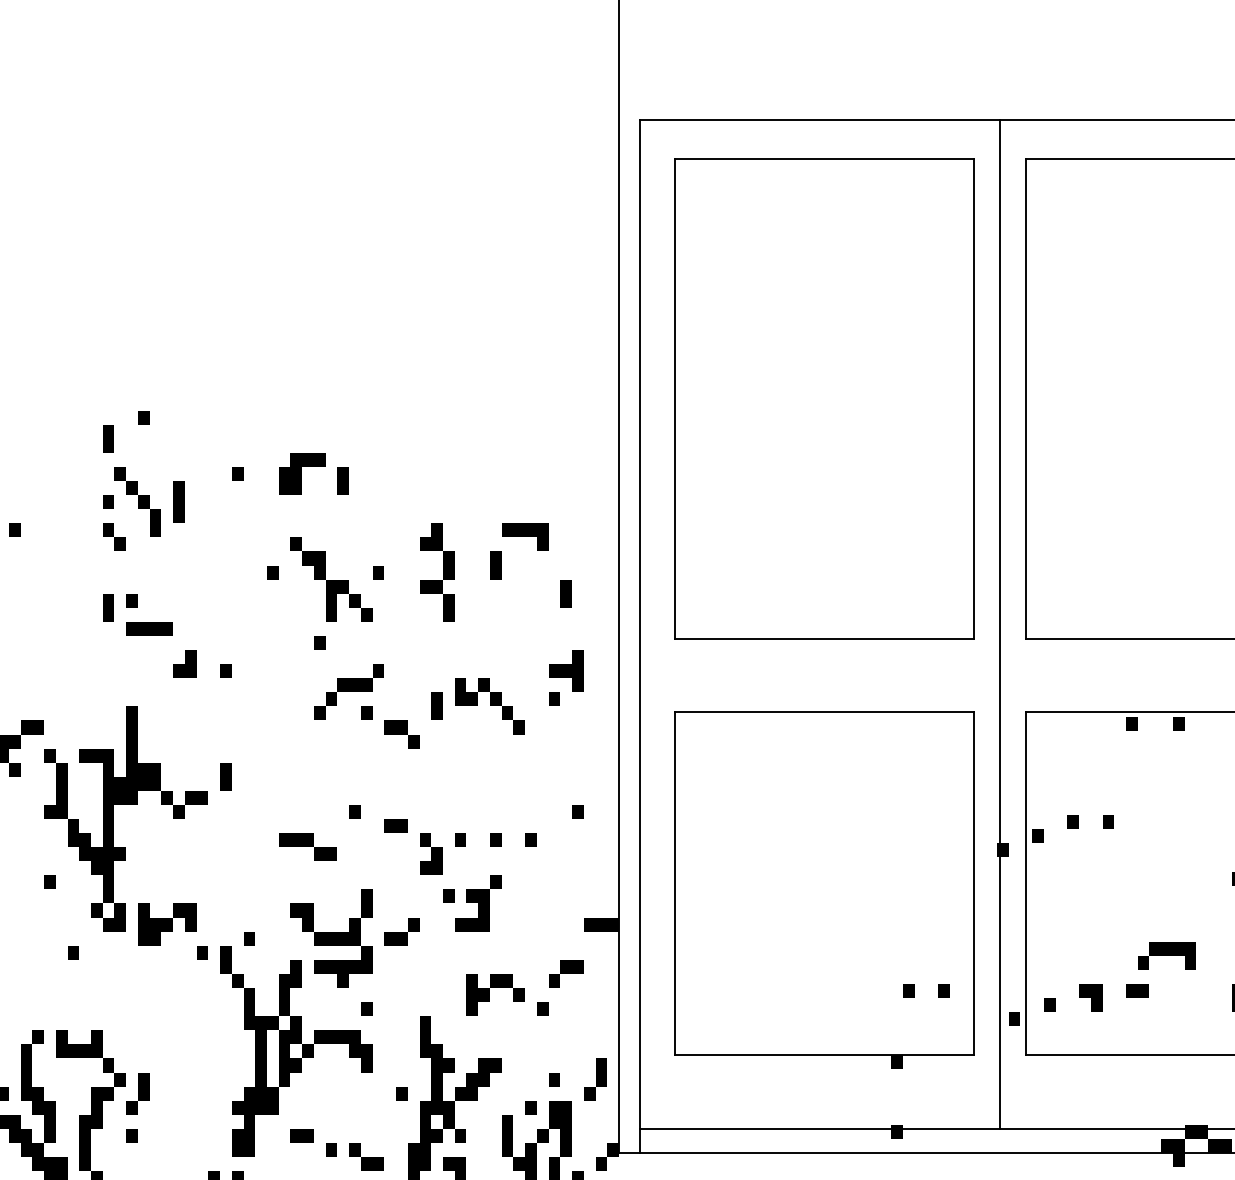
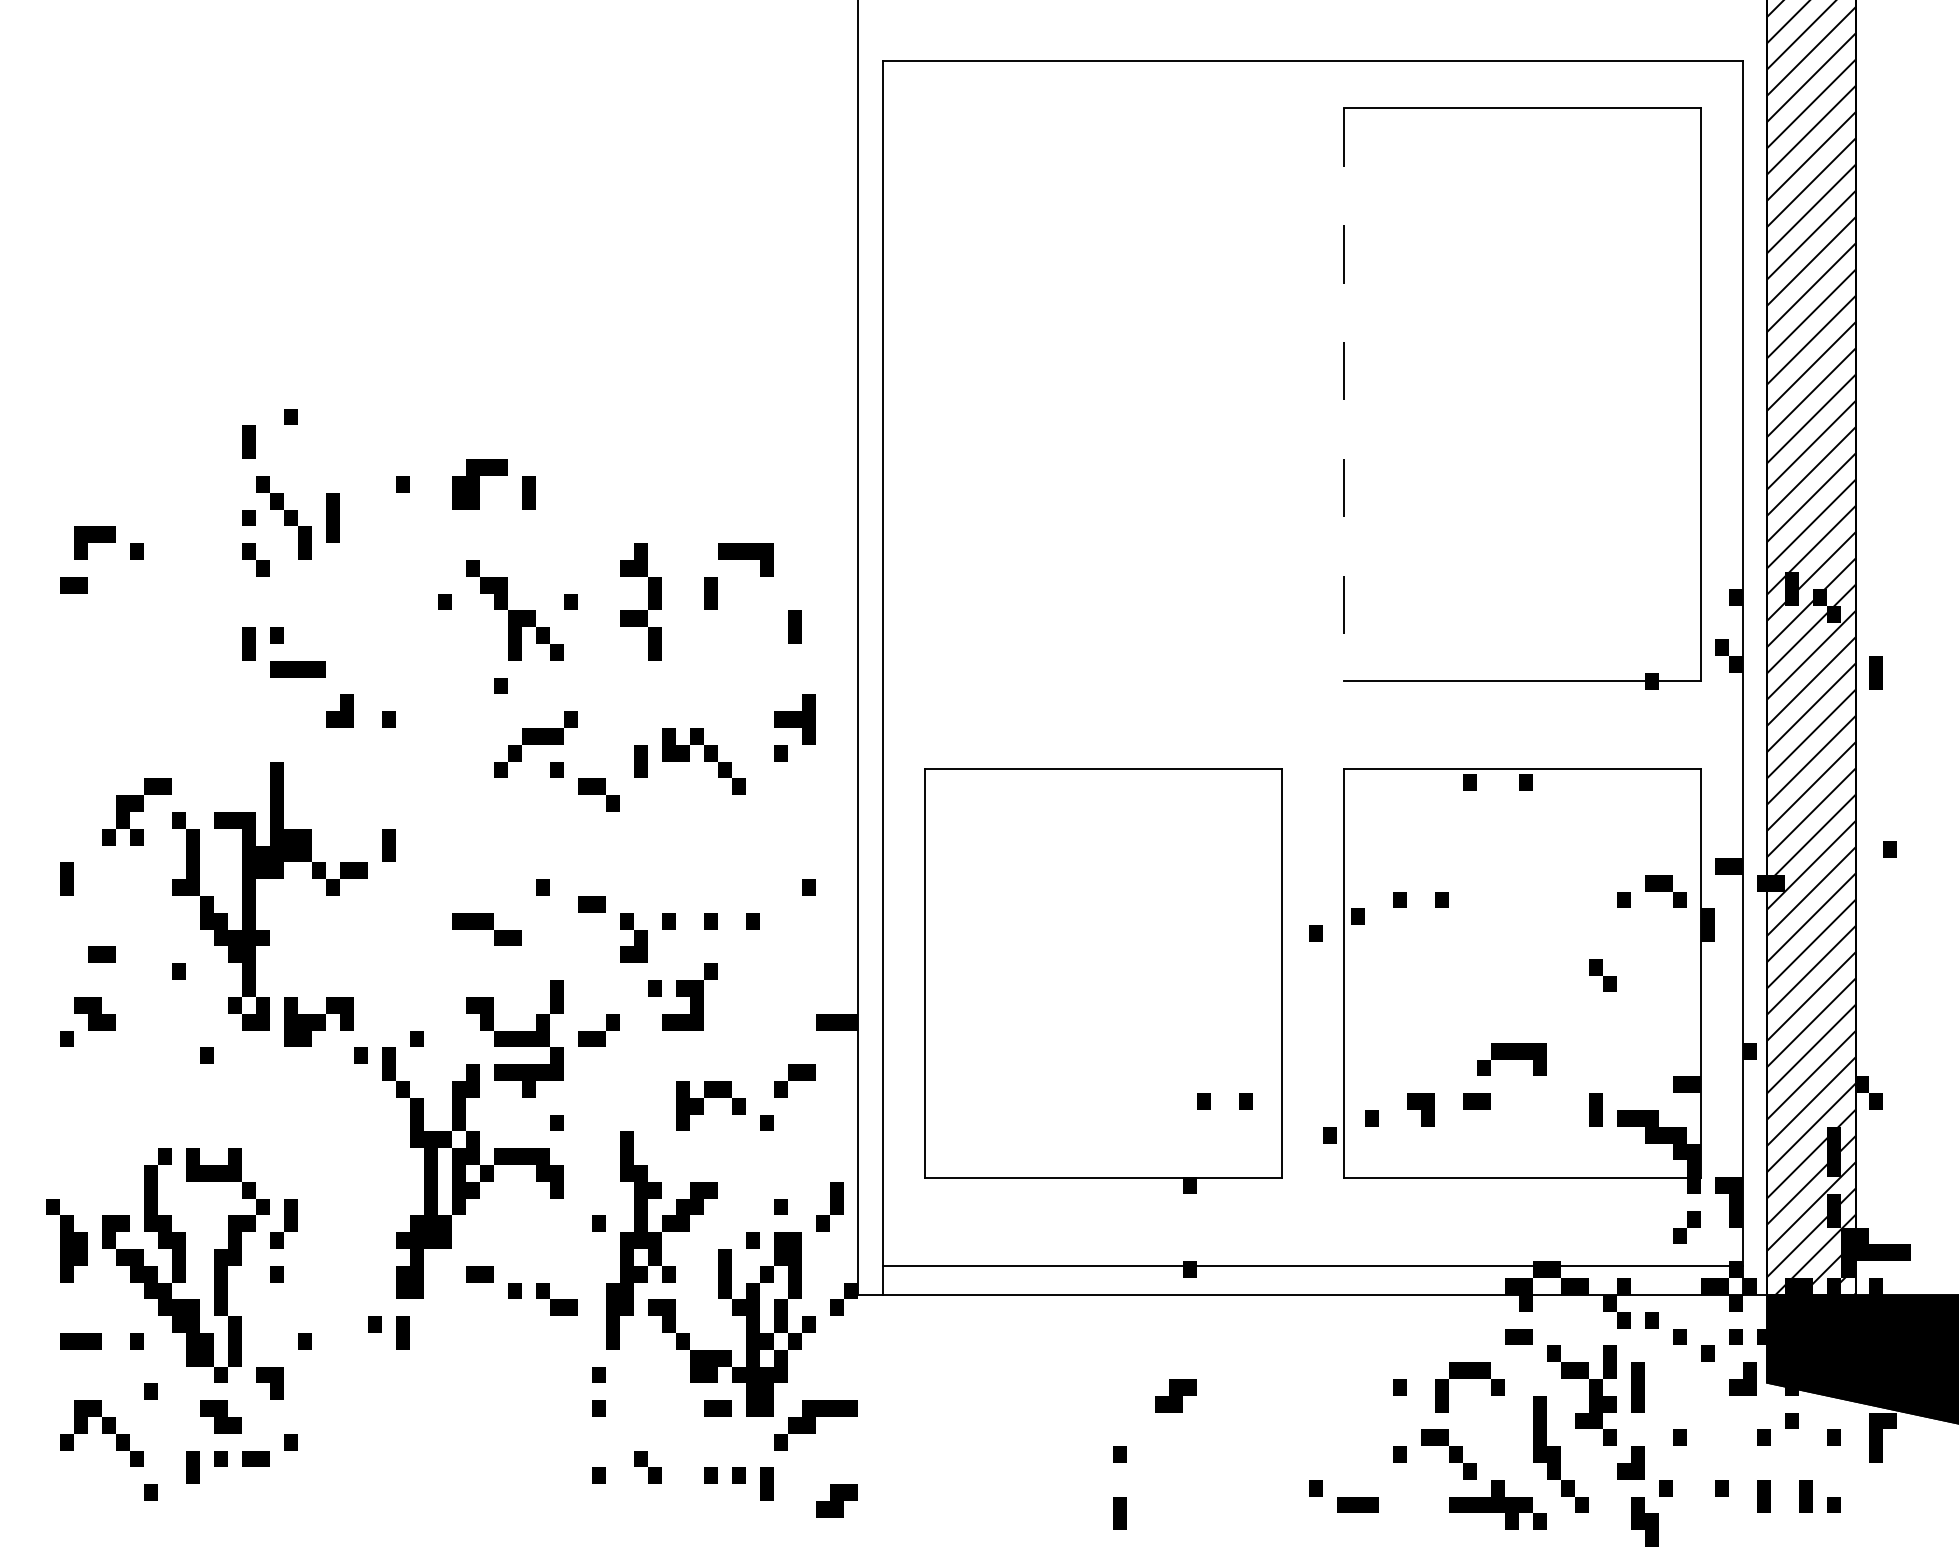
part: (824, 398) -> (1103, 394), removed
line: (1026, 399) -> (1344, 395), solid -> dashed
line: (1000, 624) -> (1313, 663), removed

